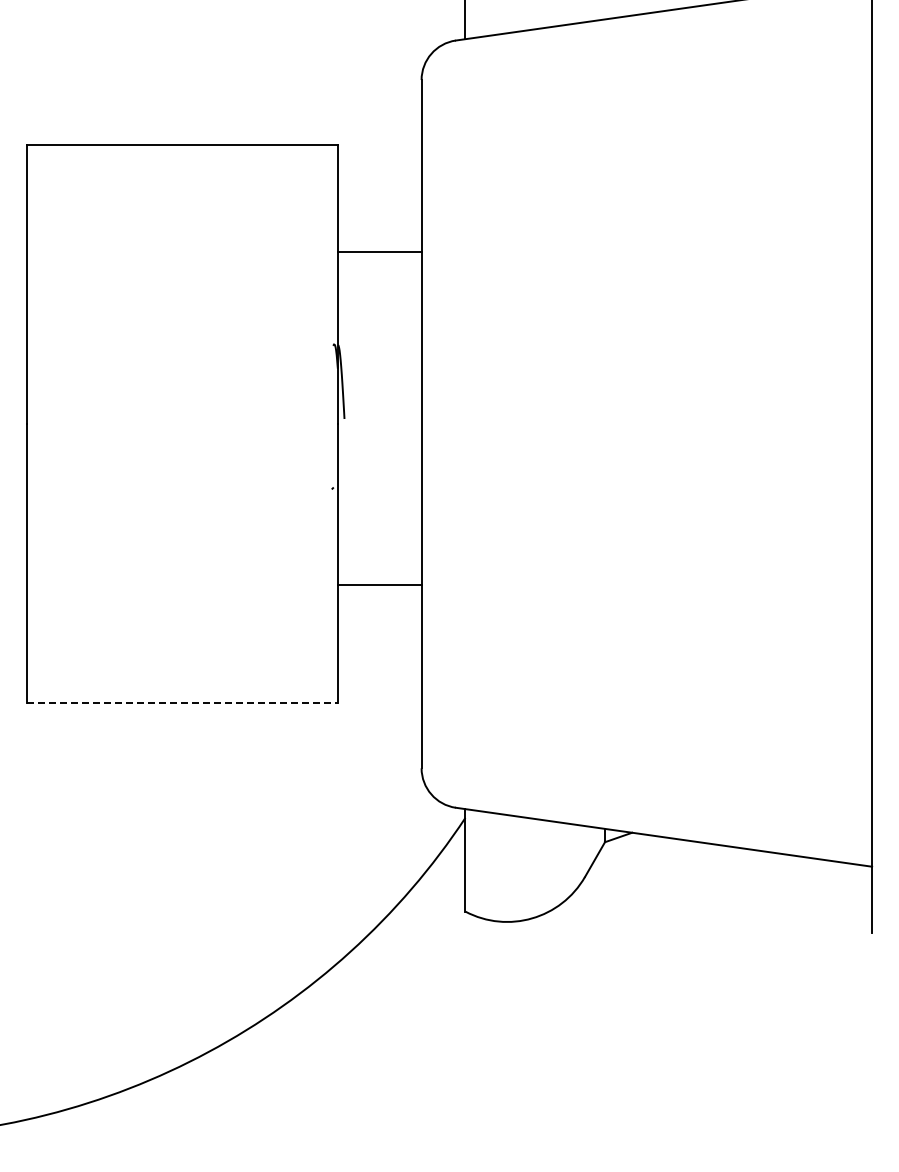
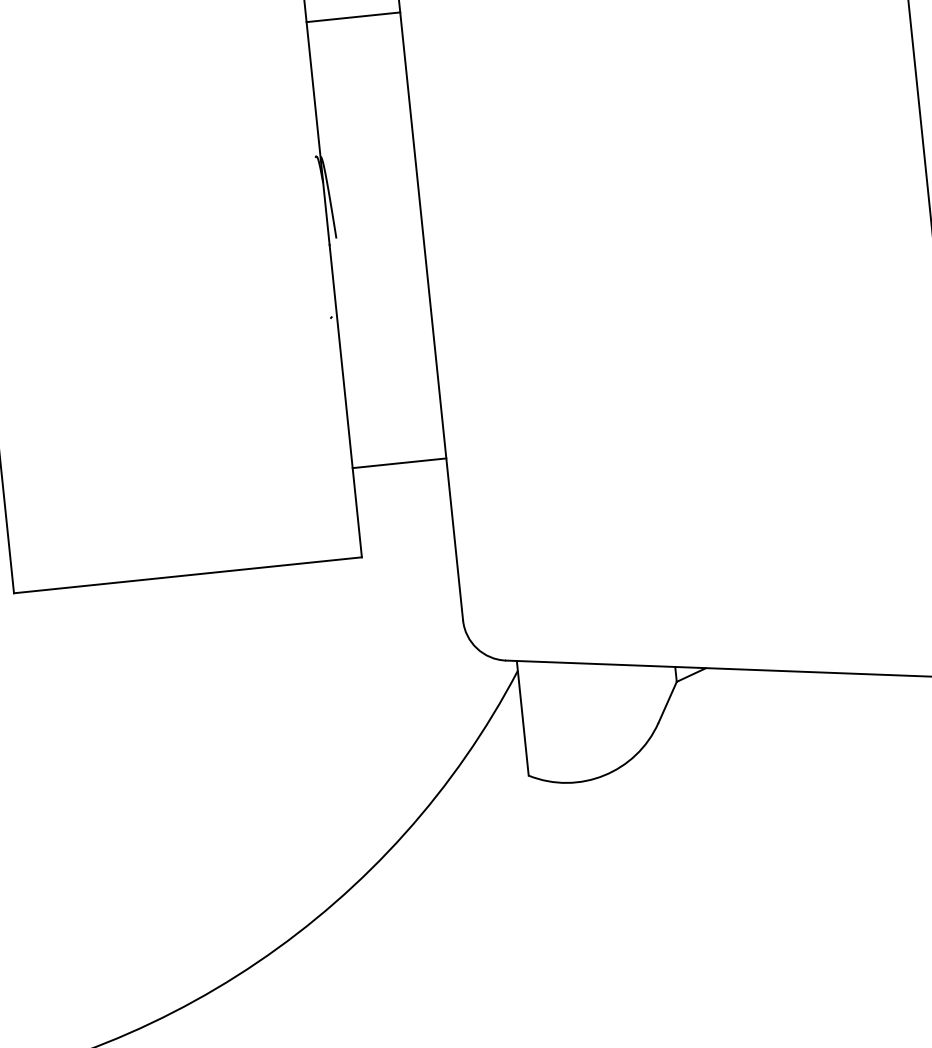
line: (379, 251) -> (353, 16), moved
line: (379, 584) -> (399, 463), moved
line: (182, 703) -> (188, 575), dashed -> solid

